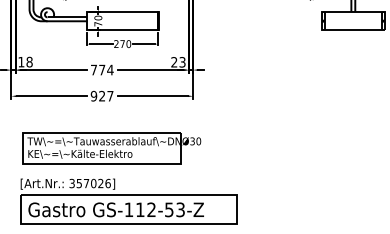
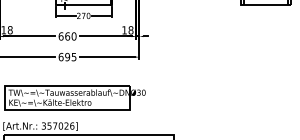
text: (178, 62) -> (127, 30), 23 -> 18
text: (101, 69) -> (67, 36), 774 -> 660
text: (101, 95) -> (67, 56), 927 -> 695

